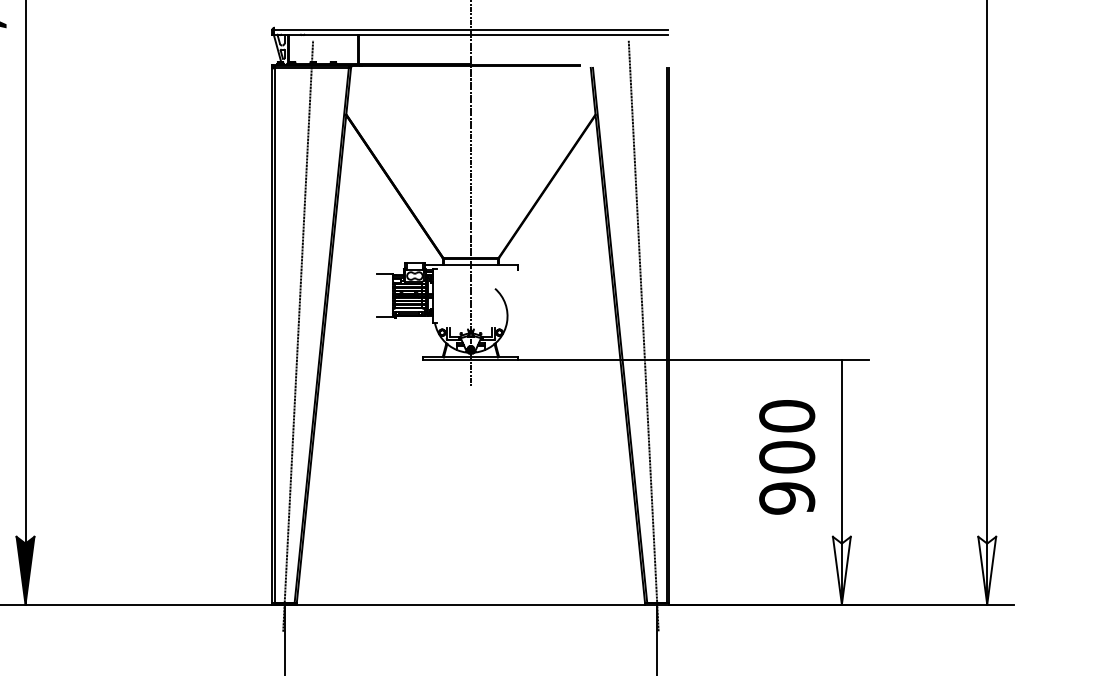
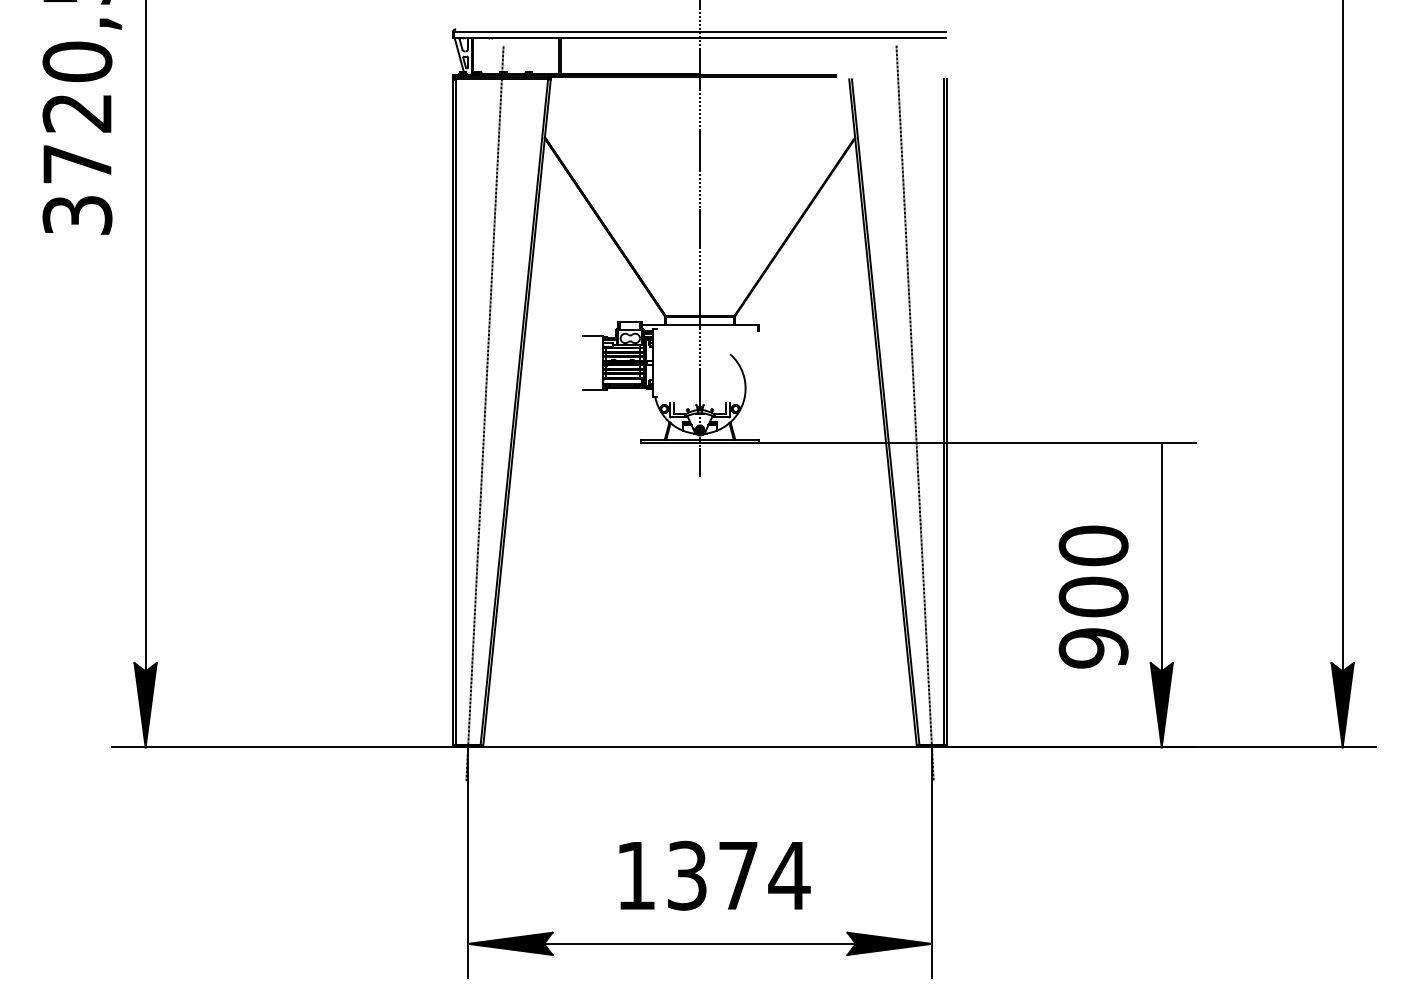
text: (787, 456) -> (1093, 596), moved
fill: (841, 570) -> (1161, 705), added
fill: (987, 570) -> (1342, 705), added

